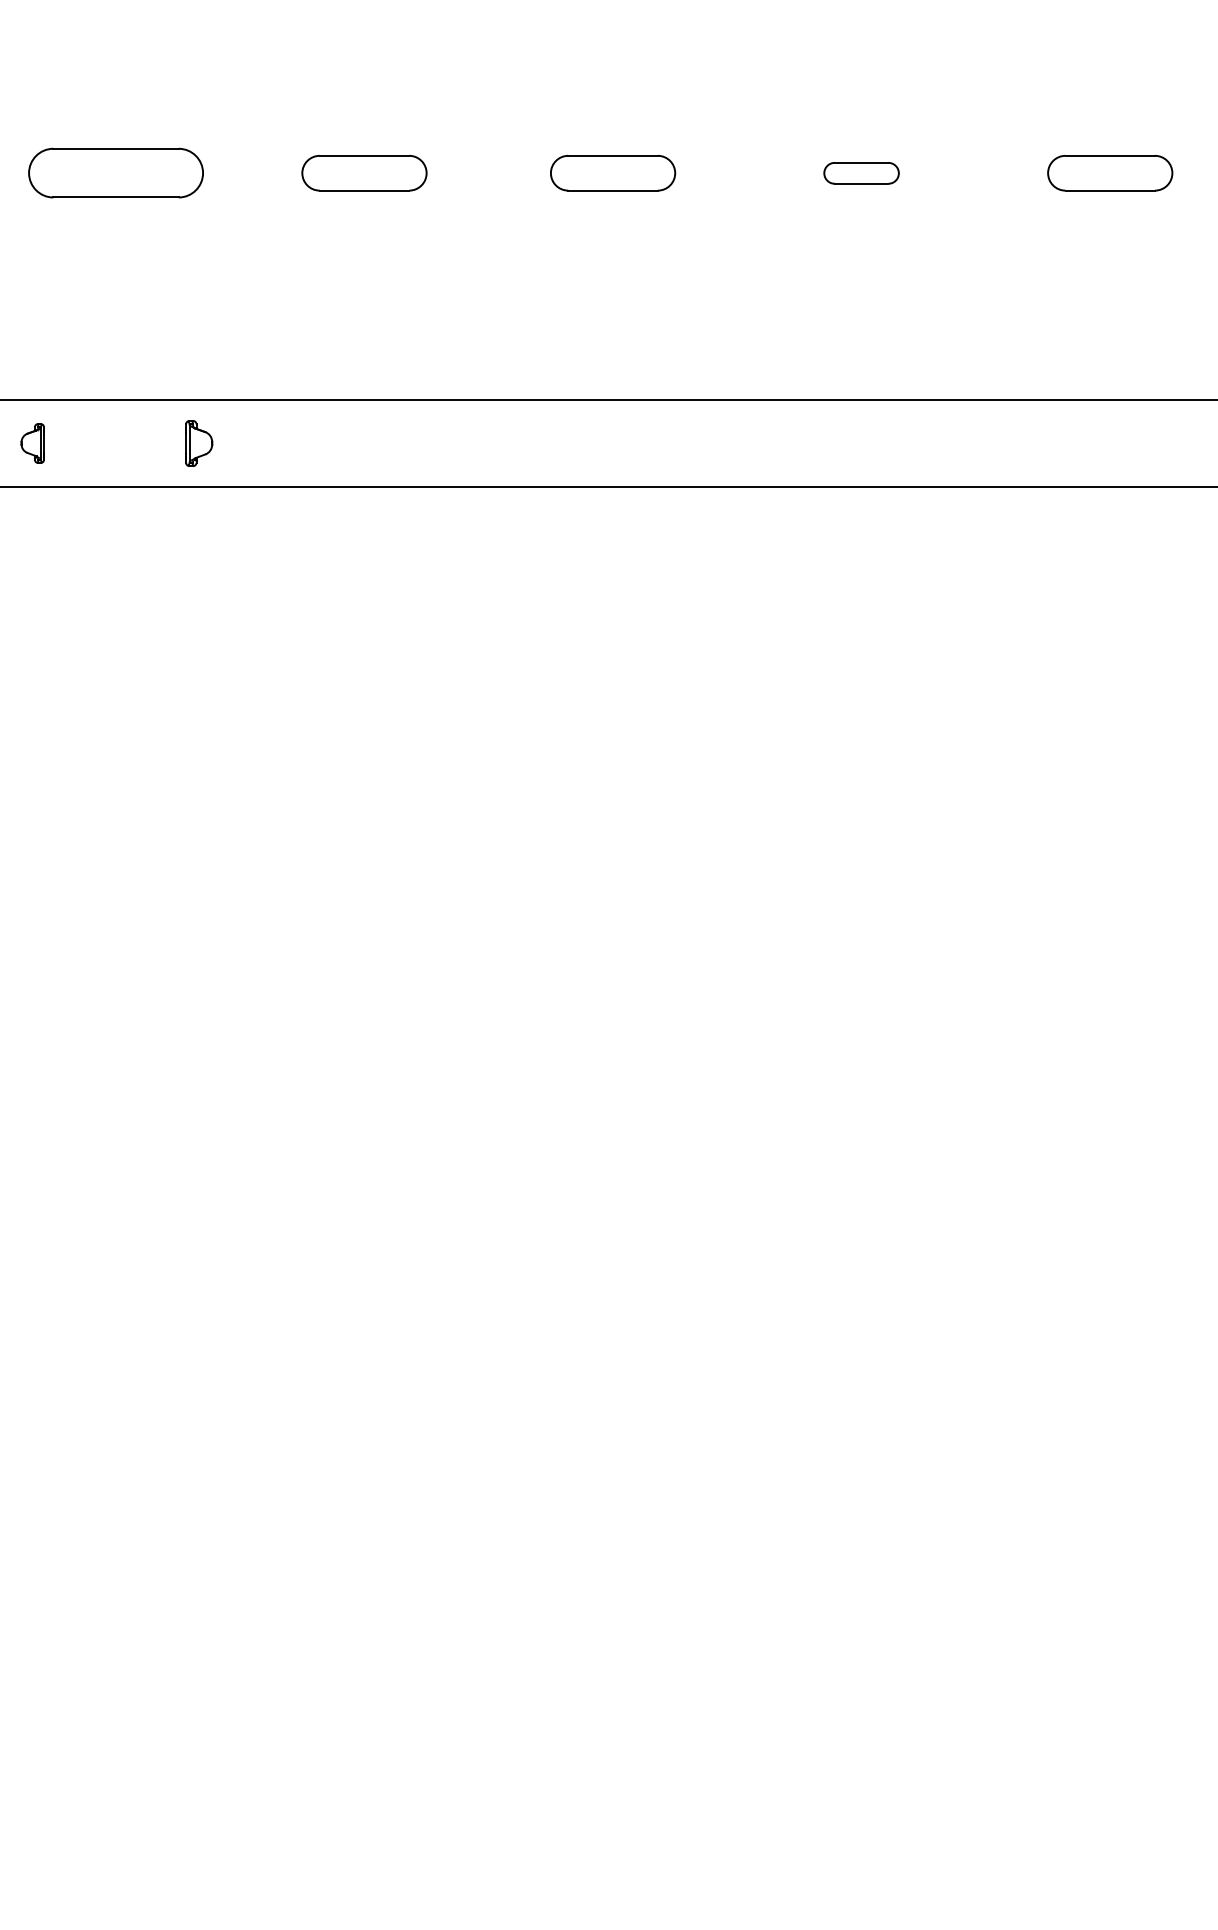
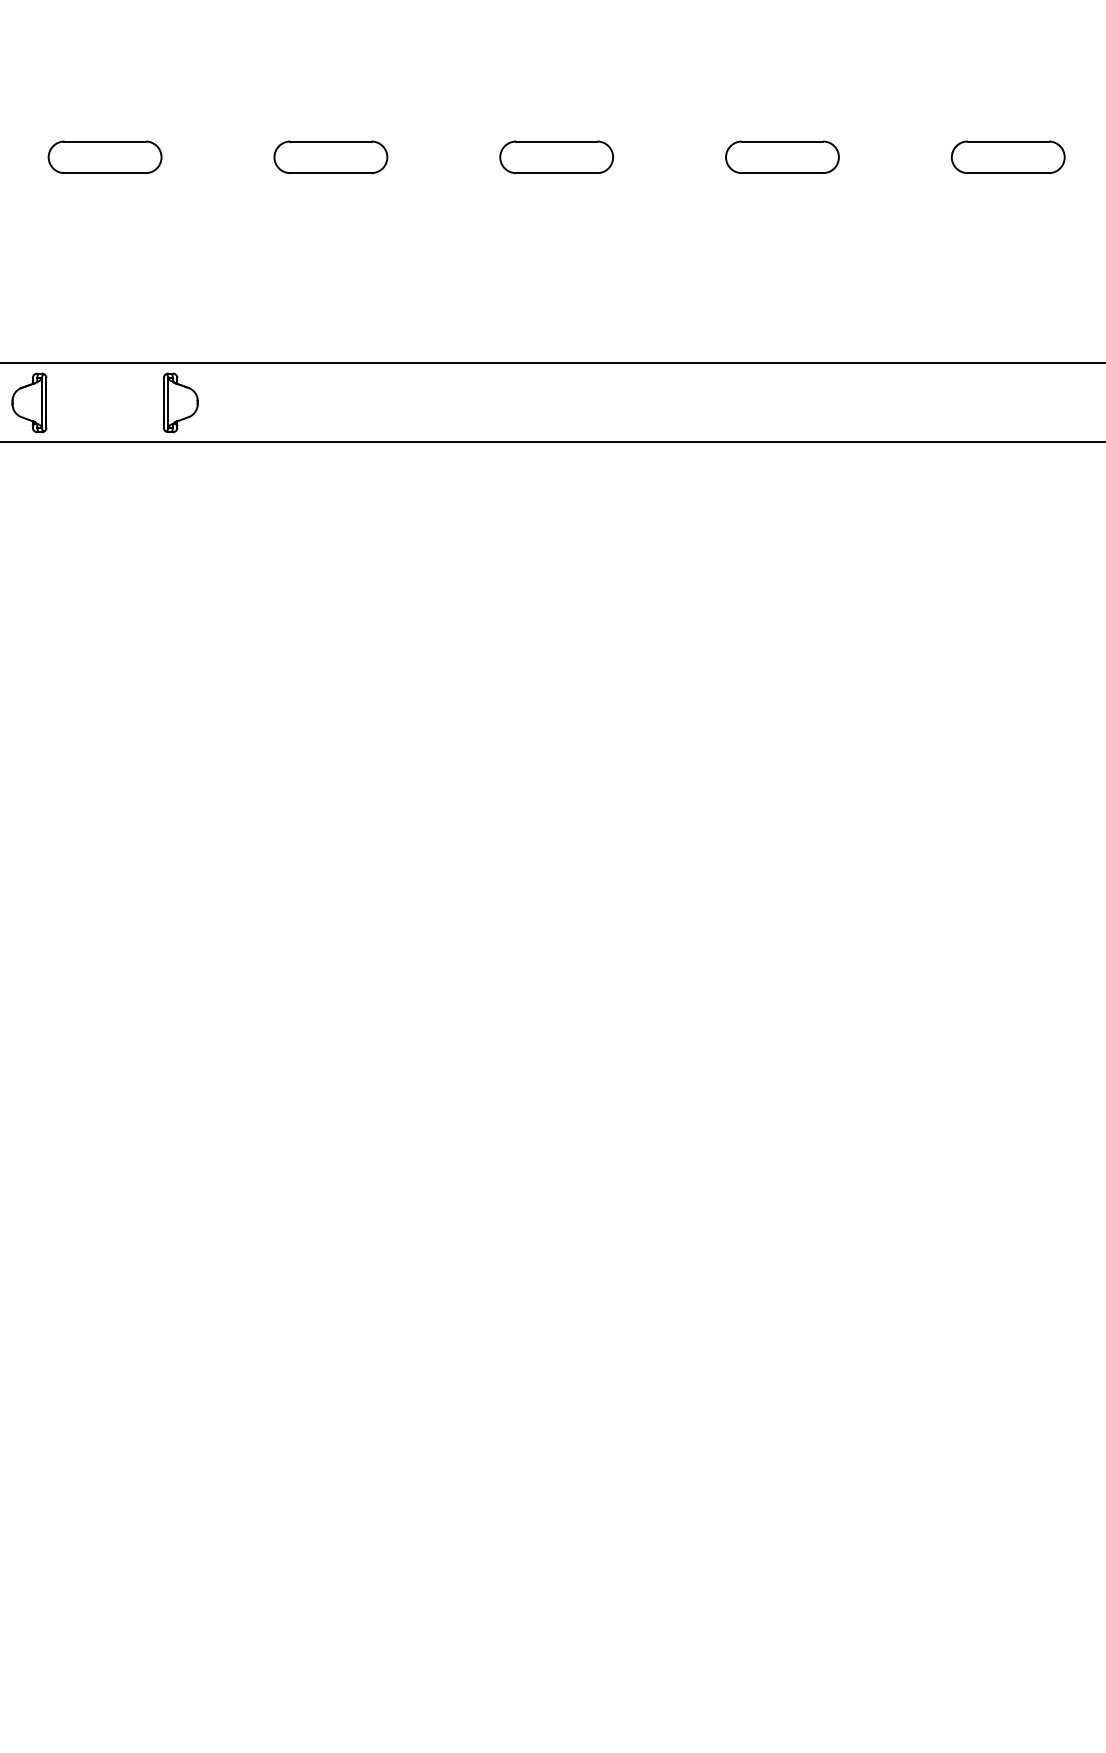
part: (115, 173) -> (104, 157), size x0.71
part: (861, 173) -> (782, 157), size x1.67
part: (32, 443) -> (29, 402), size x1.67
part: (198, 443) -> (180, 402), size x1.43

